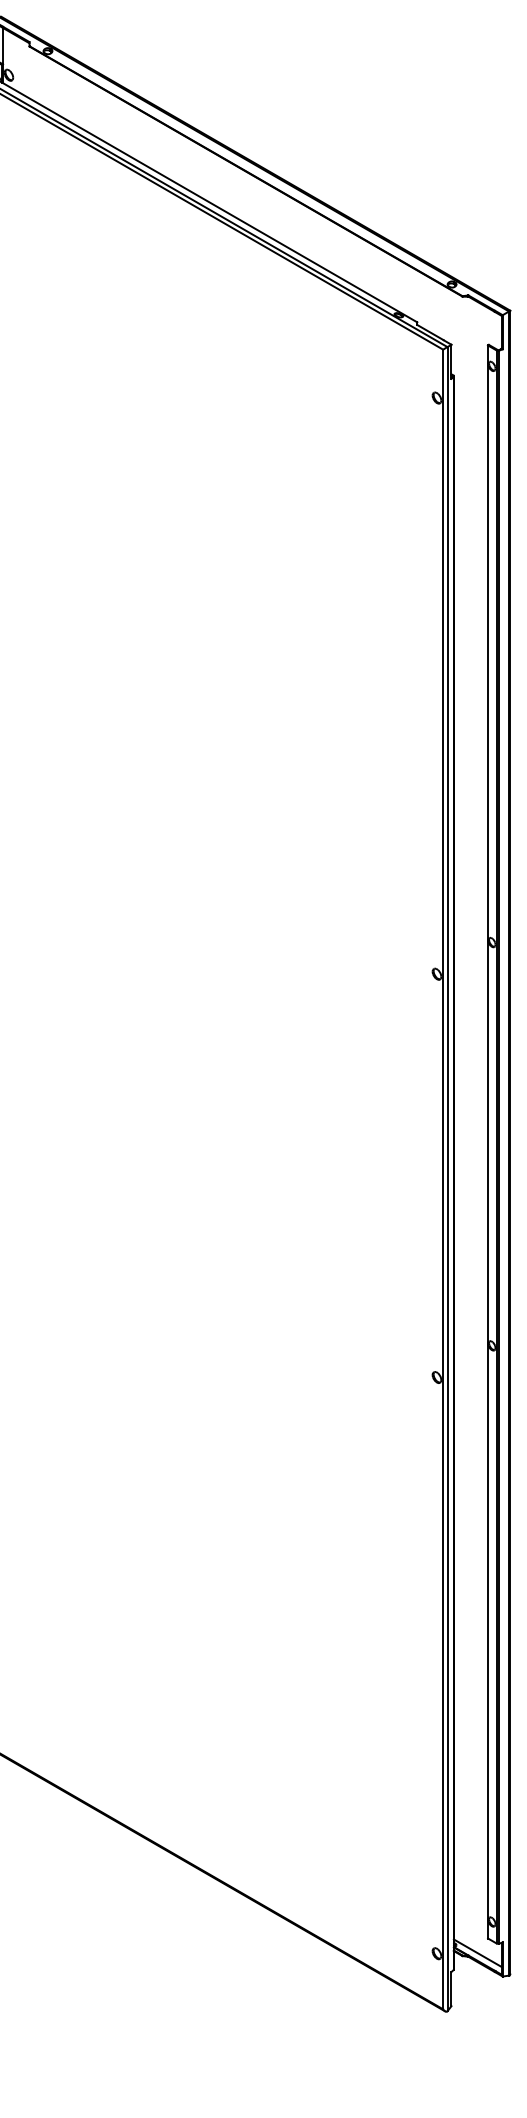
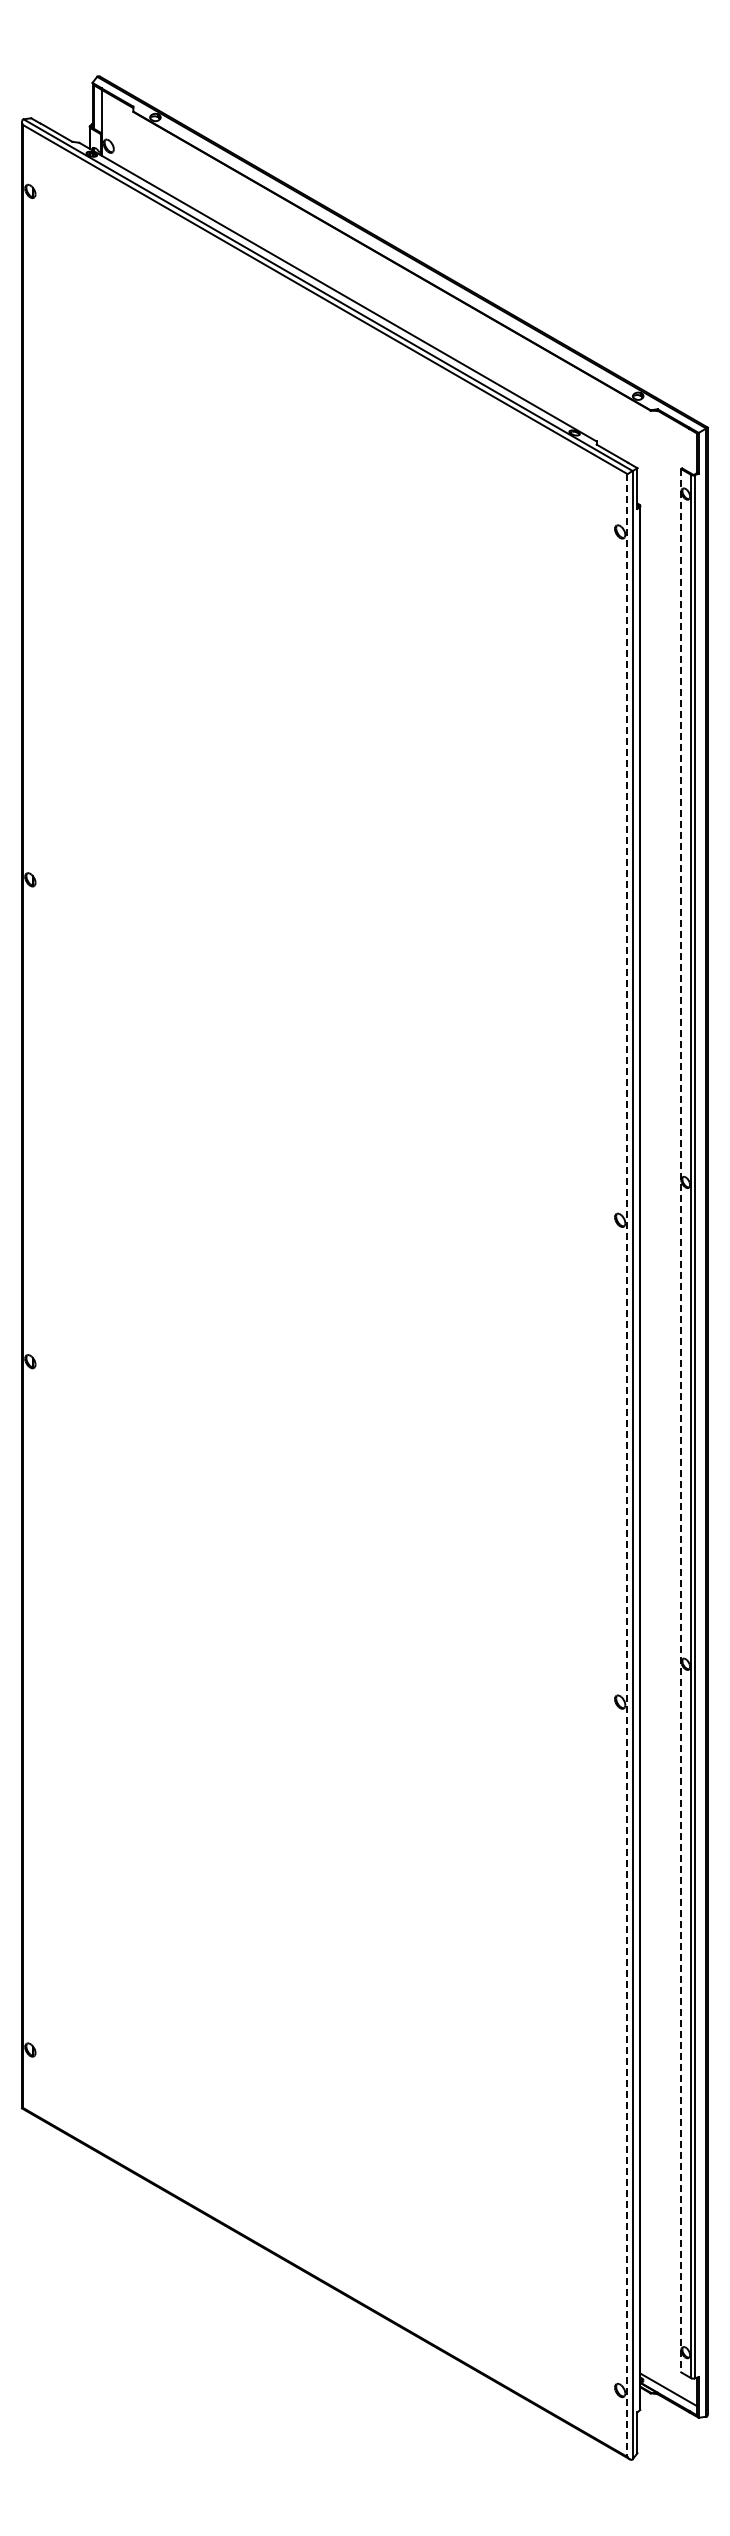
line: (488, 1141) -> (681, 1420), solid -> dashed
line: (443, 1180) -> (627, 1466), solid -> dashed

